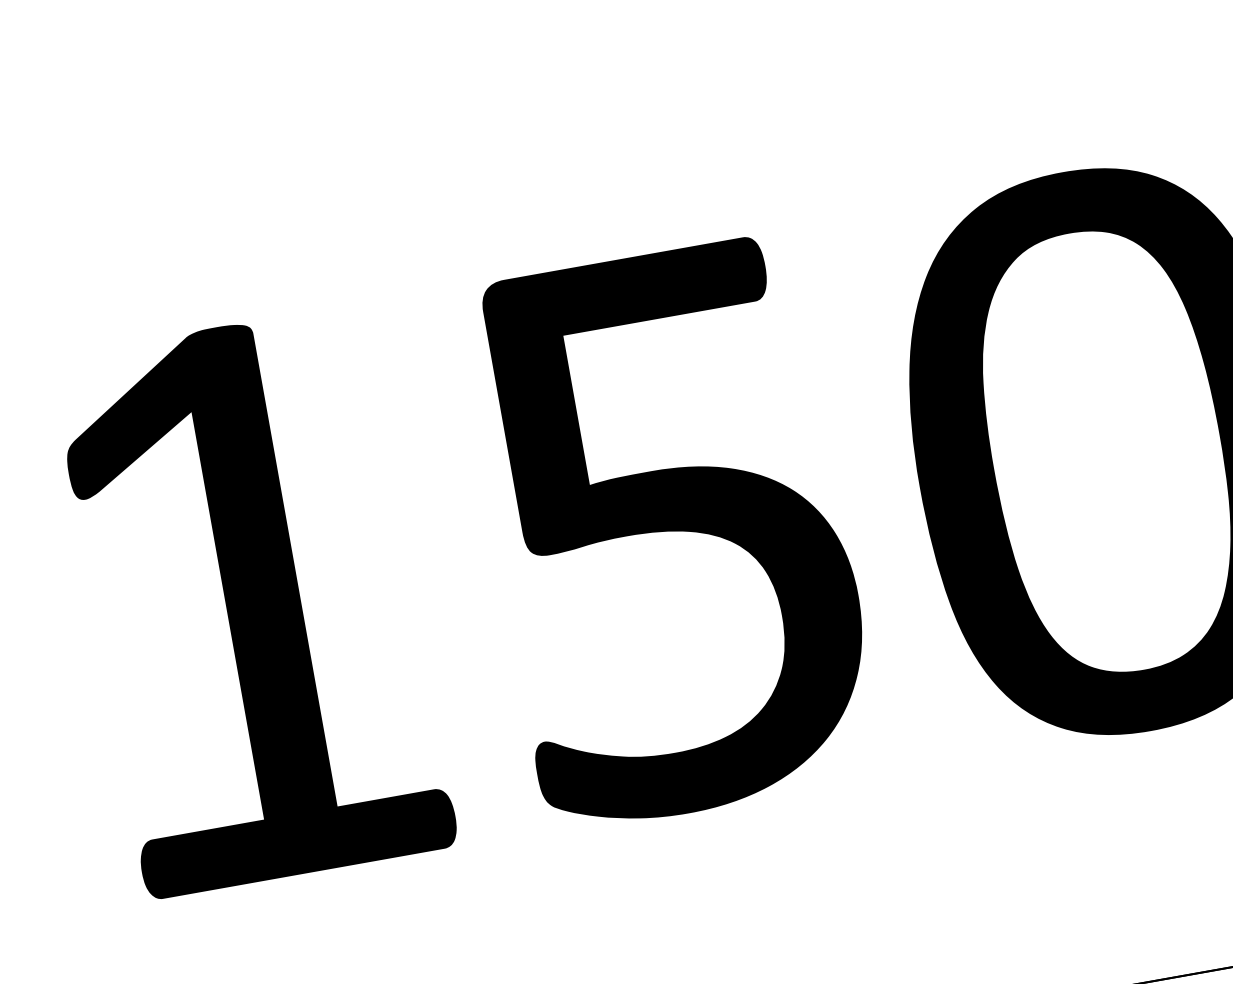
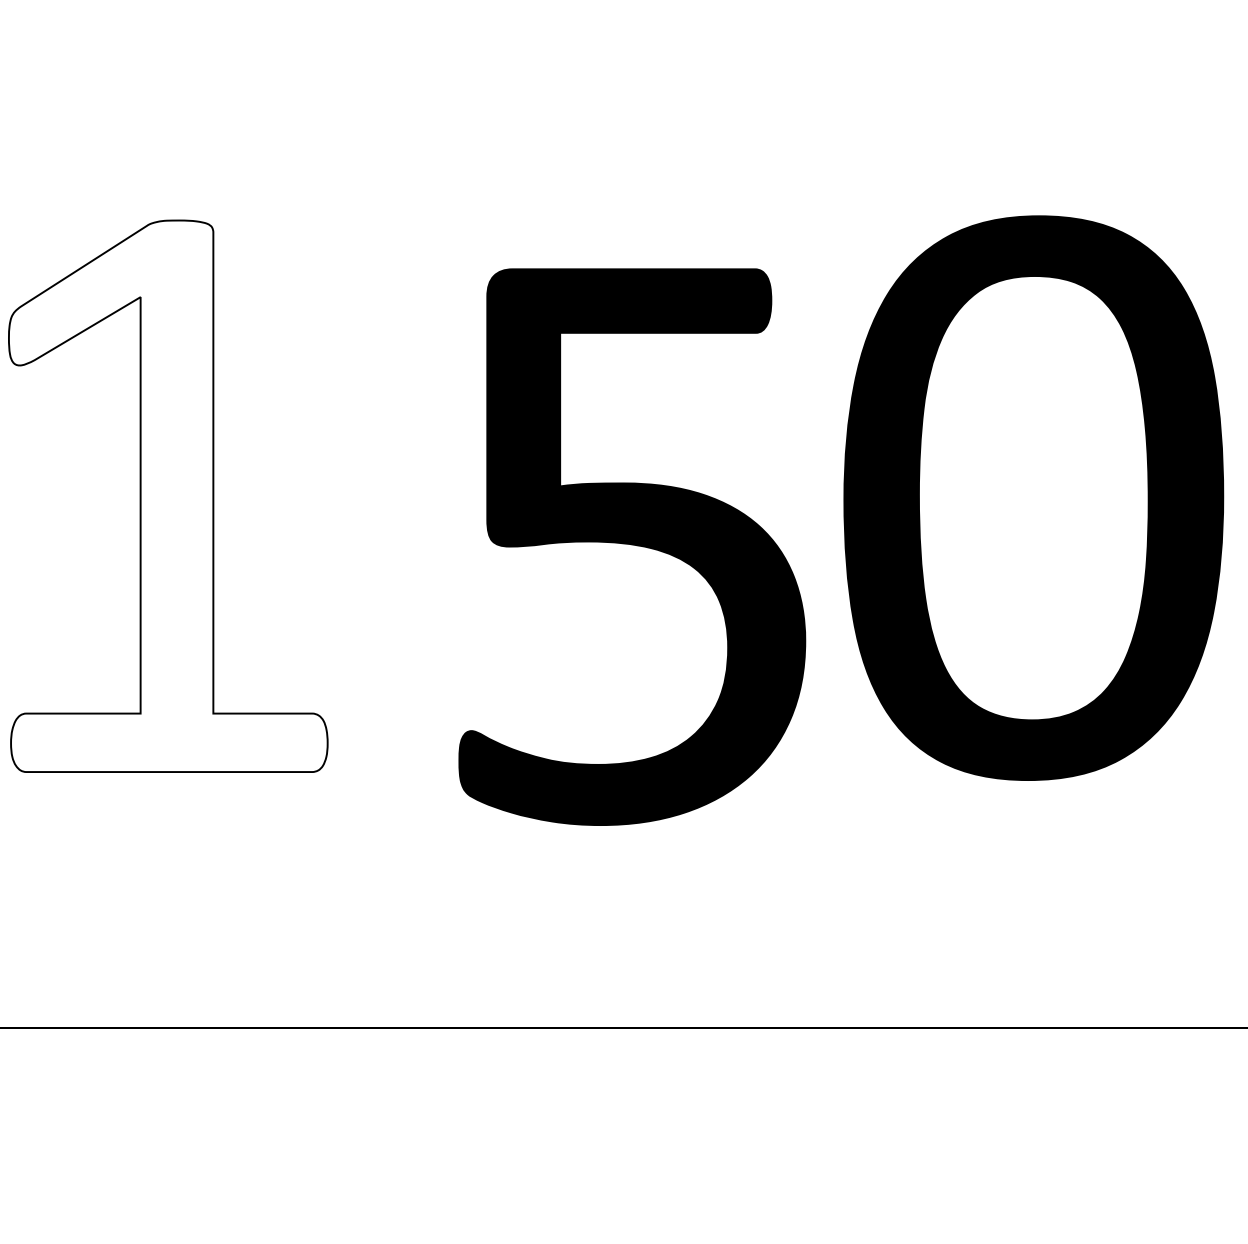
part: (670, 532) -> (632, 546), moved
fill: (253, 601) -> (167, 496), removed

